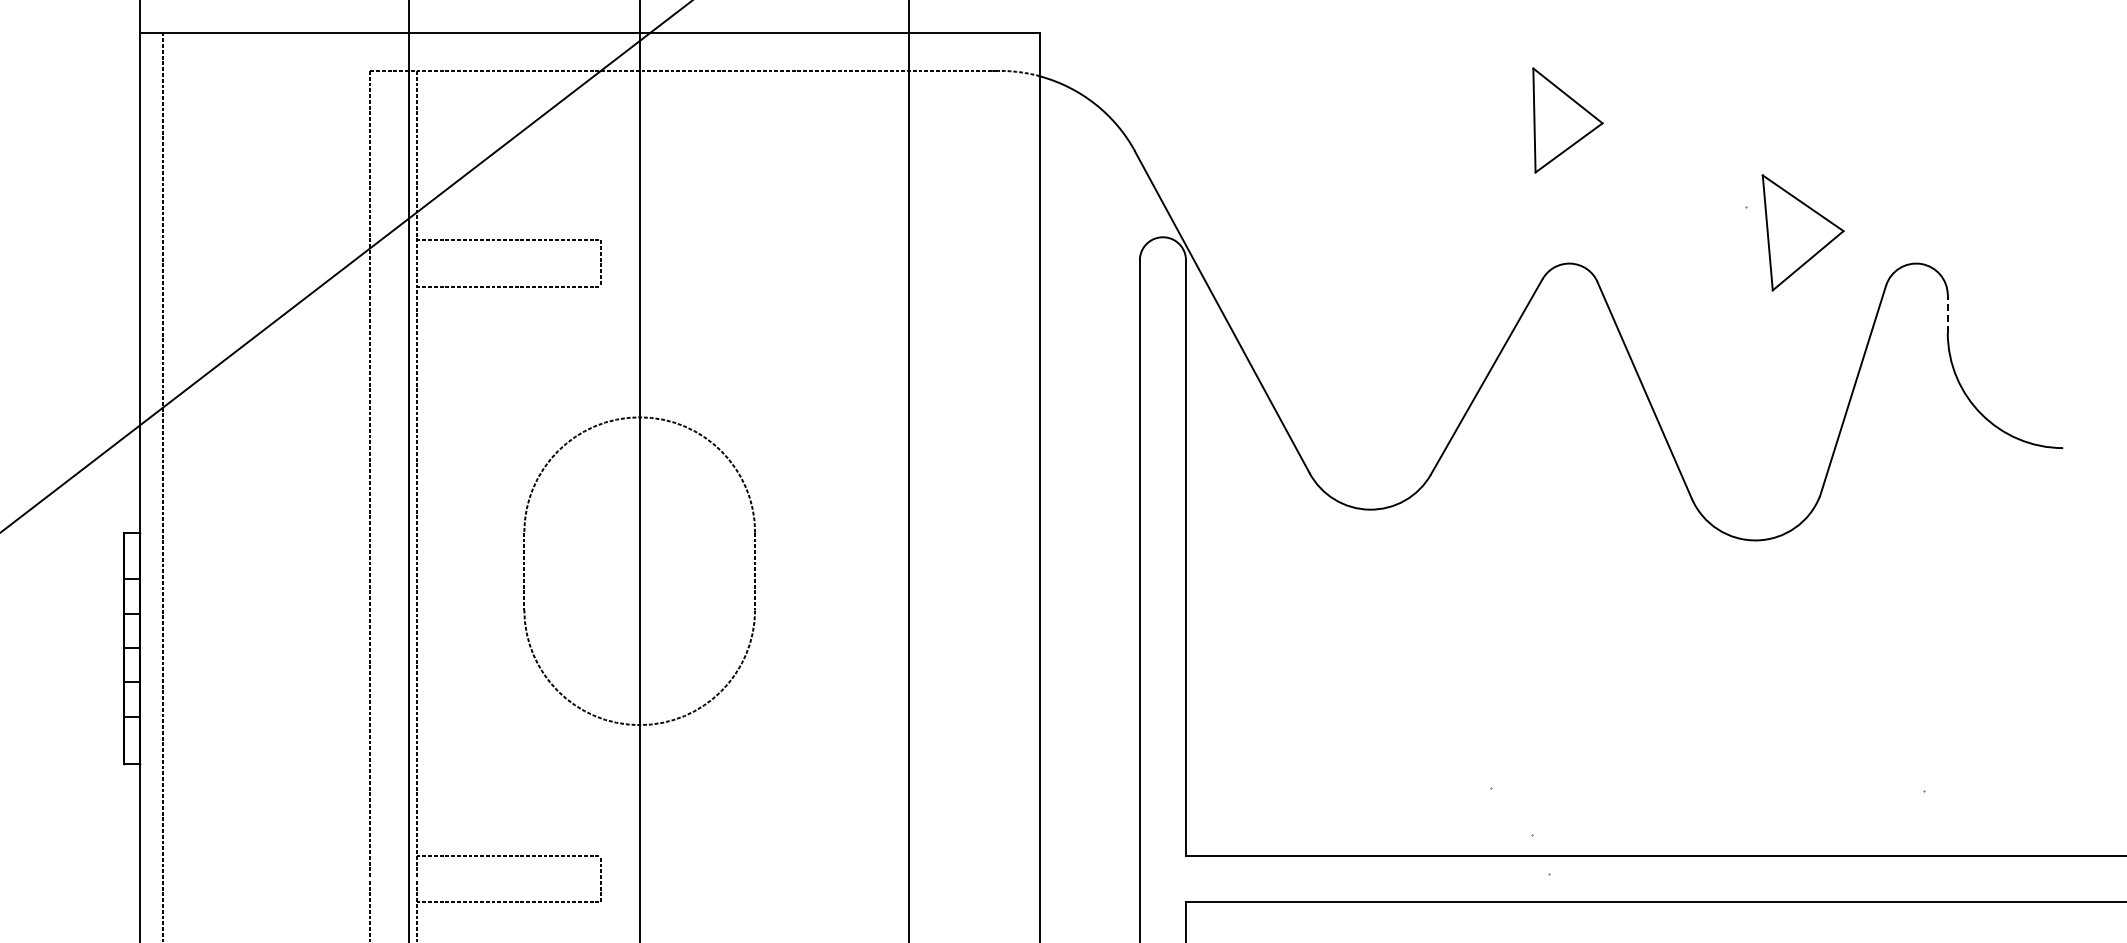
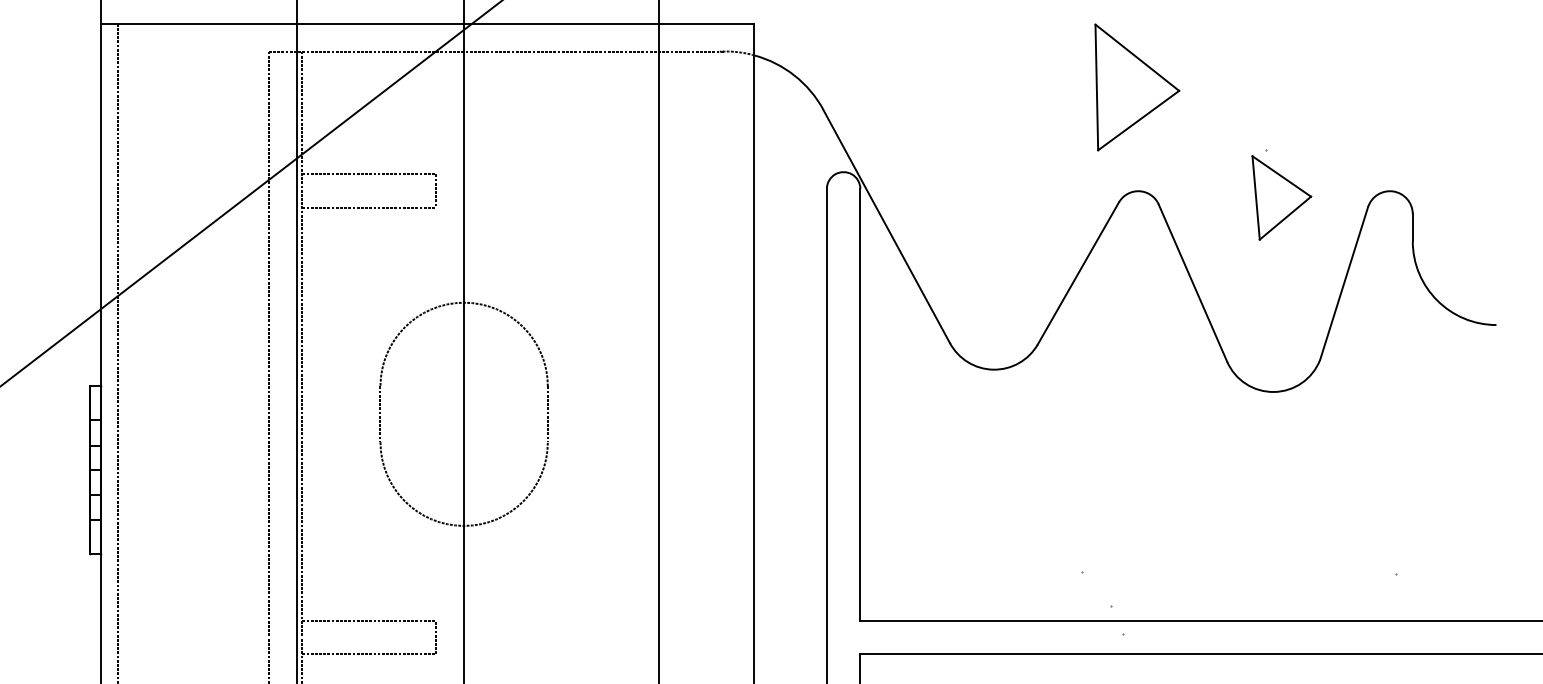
part: (1567, 120) -> (1137, 87), size x1.67
part: (1802, 232) -> (1281, 197), moved
line: (1947, 313) -> (1412, 227), dashed -> solid

